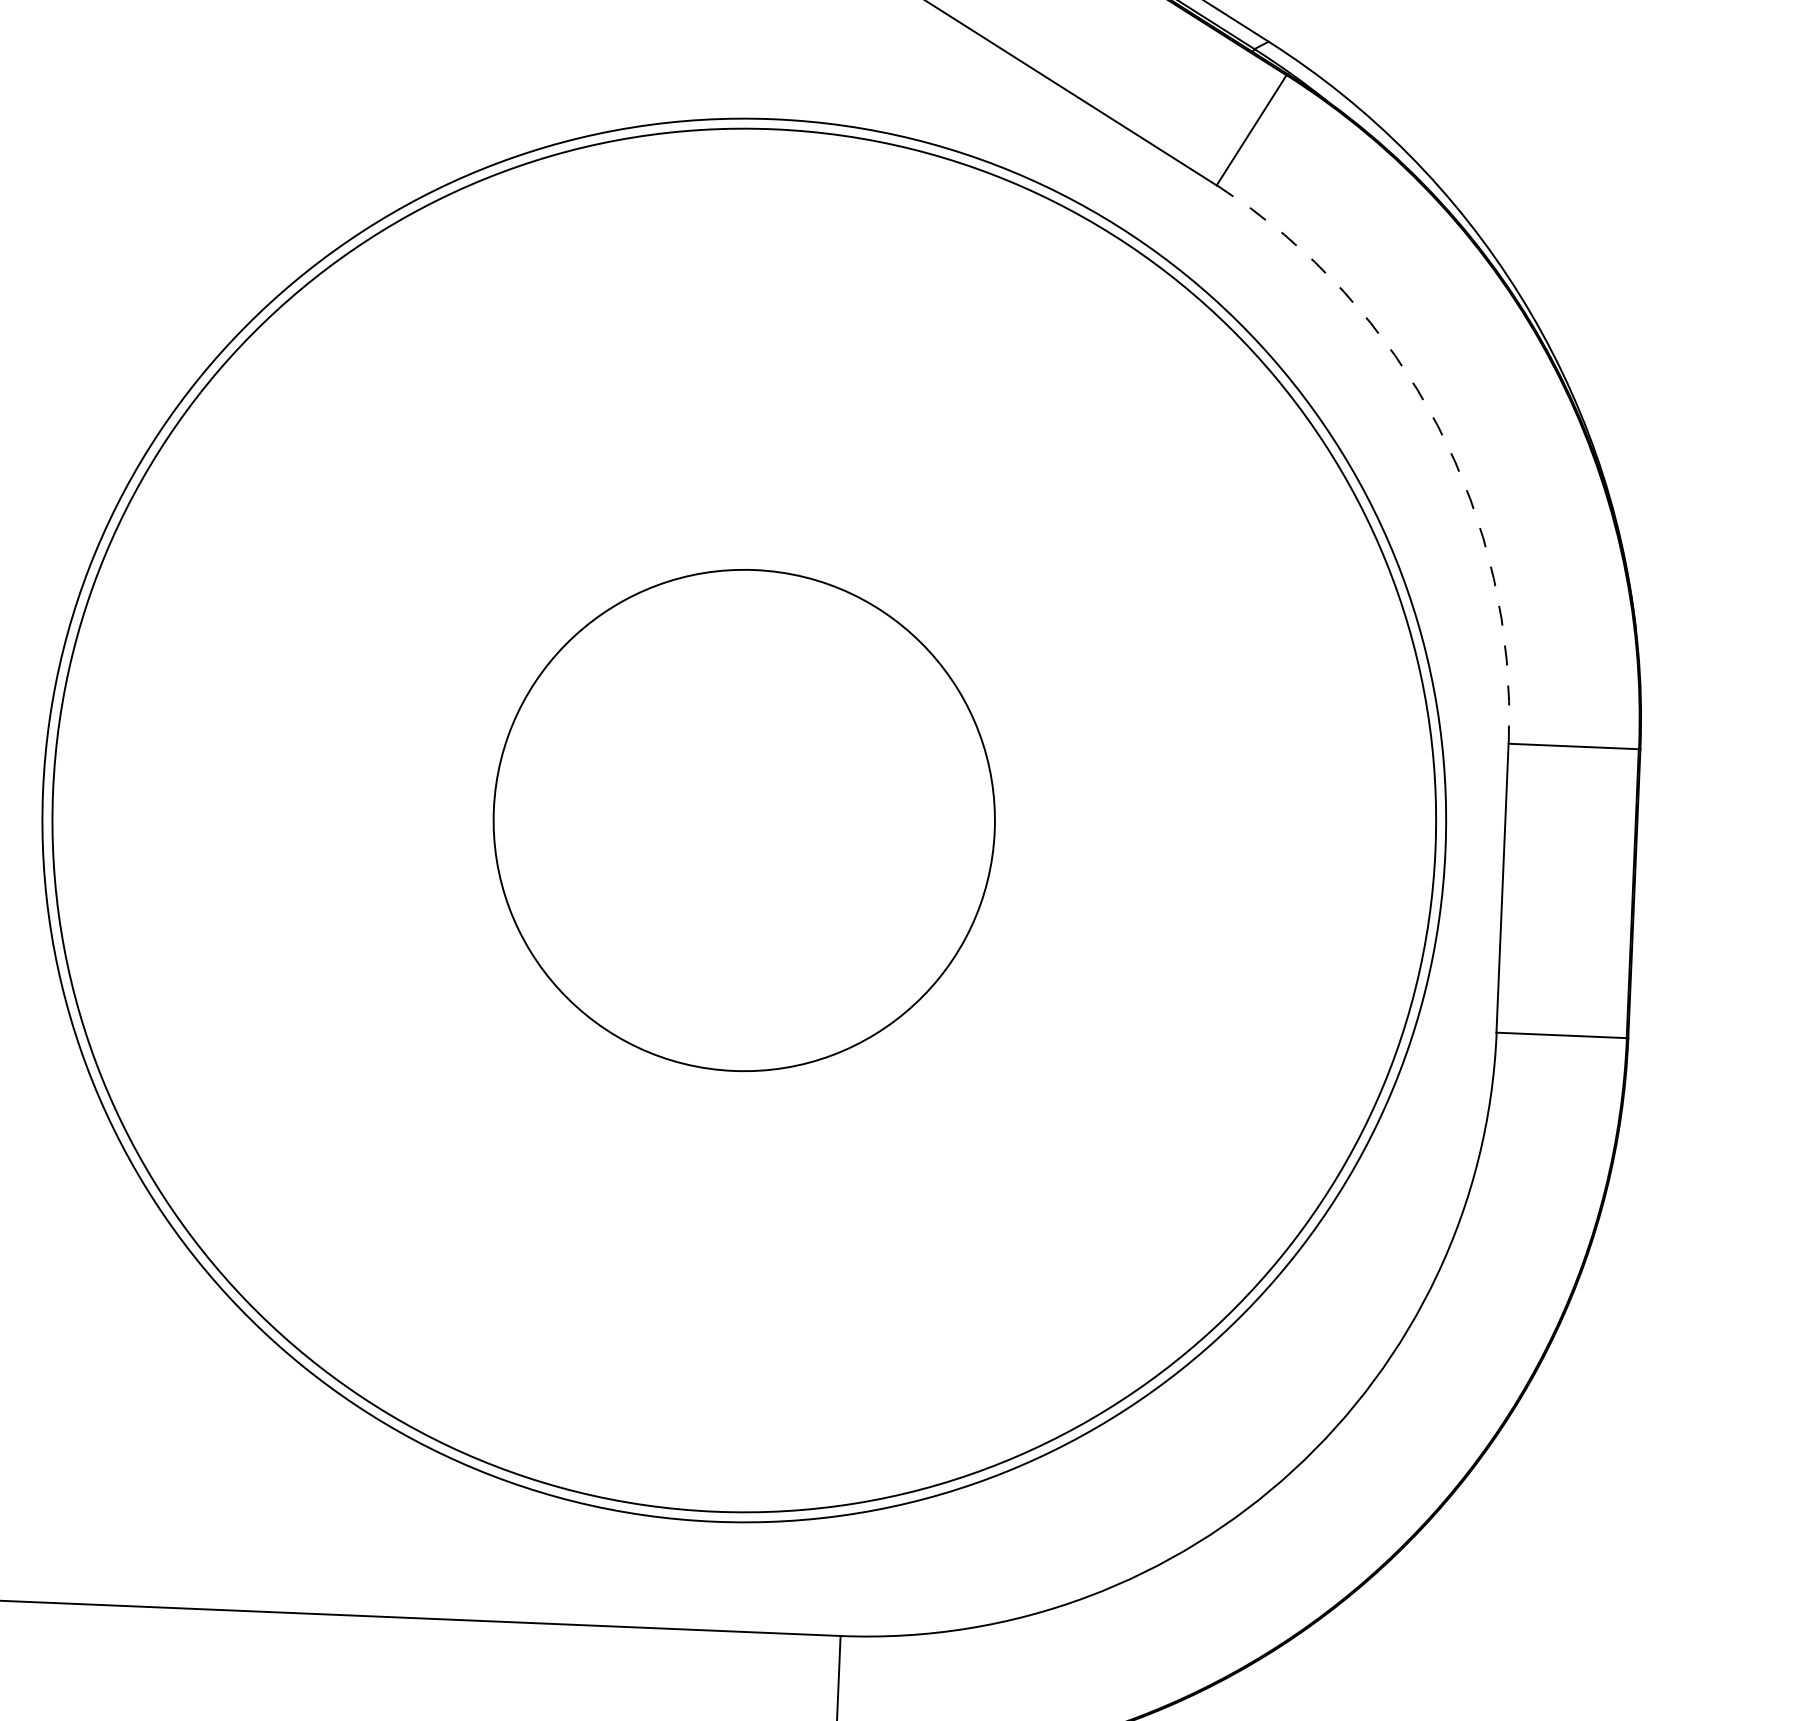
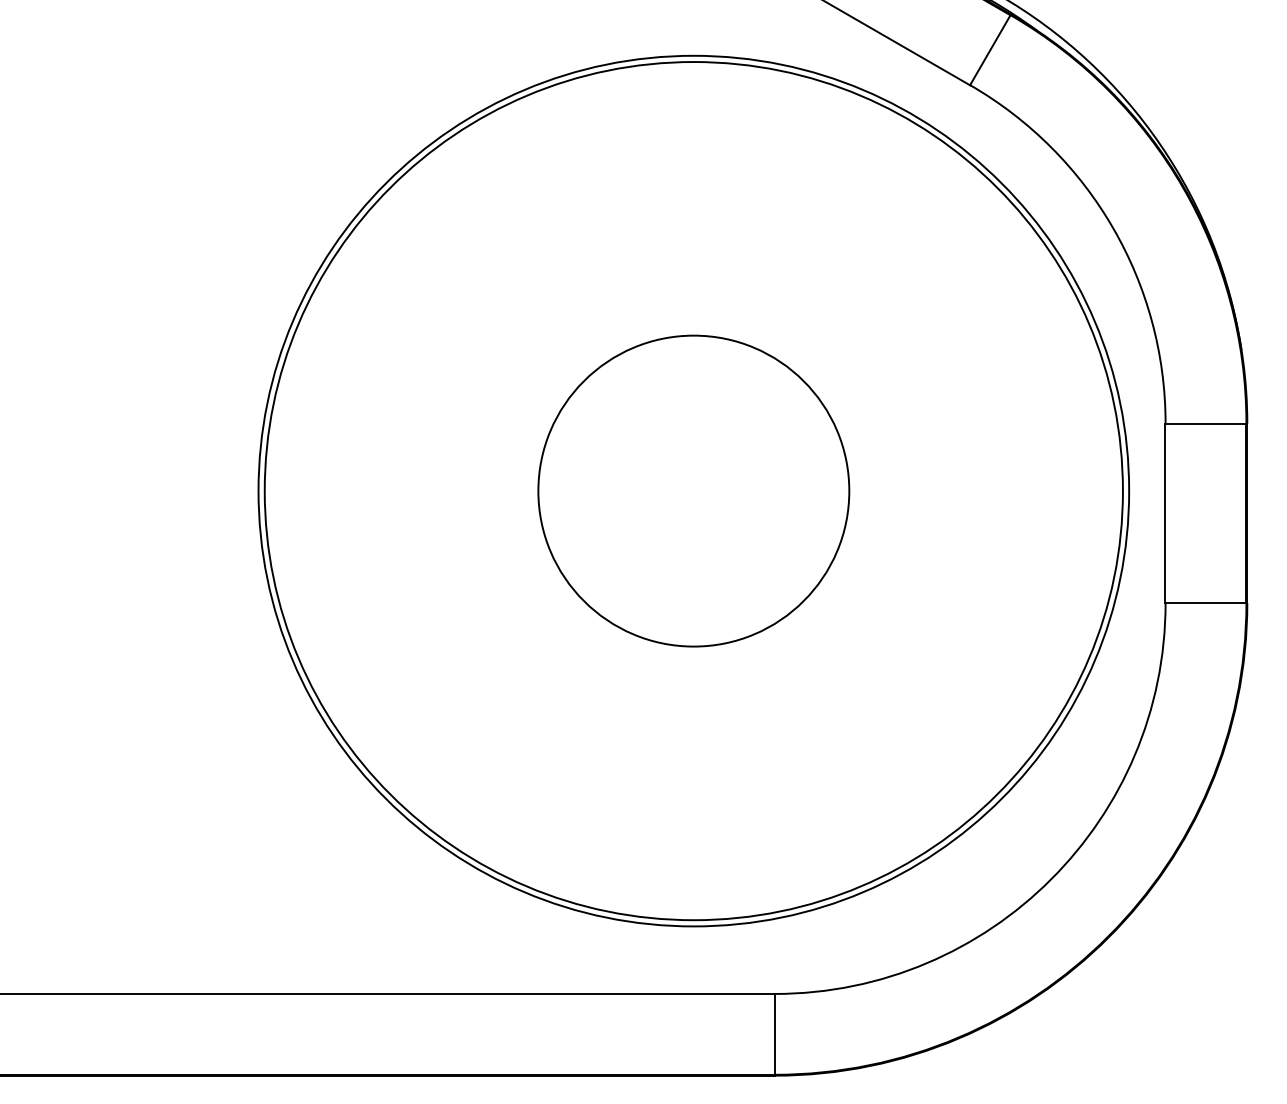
arc: (1438, 425) -> (1113, 228), dashed -> solid

